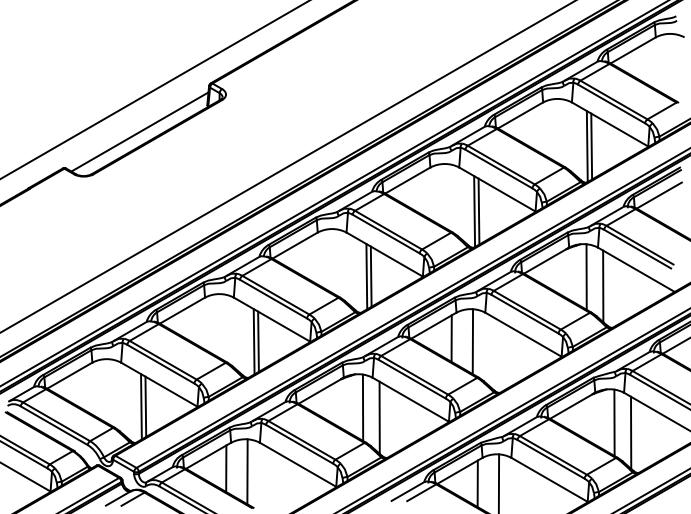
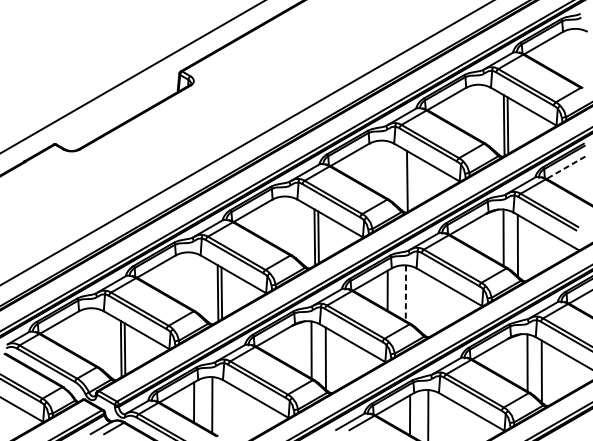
line: (139, 131) -> (119, 112), removed
line: (658, 195) -> (565, 167), solid -> dashed
line: (478, 211) -> (410, 181), removed
line: (472, 342) -> (405, 293), solid -> dashed

